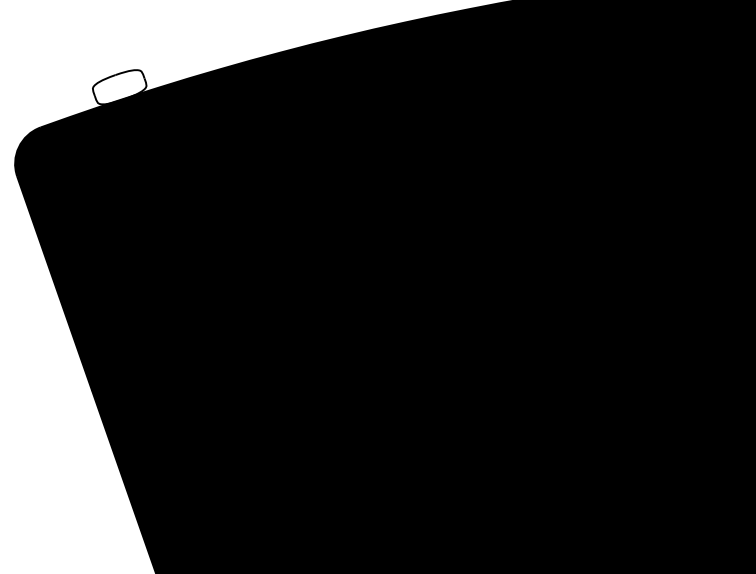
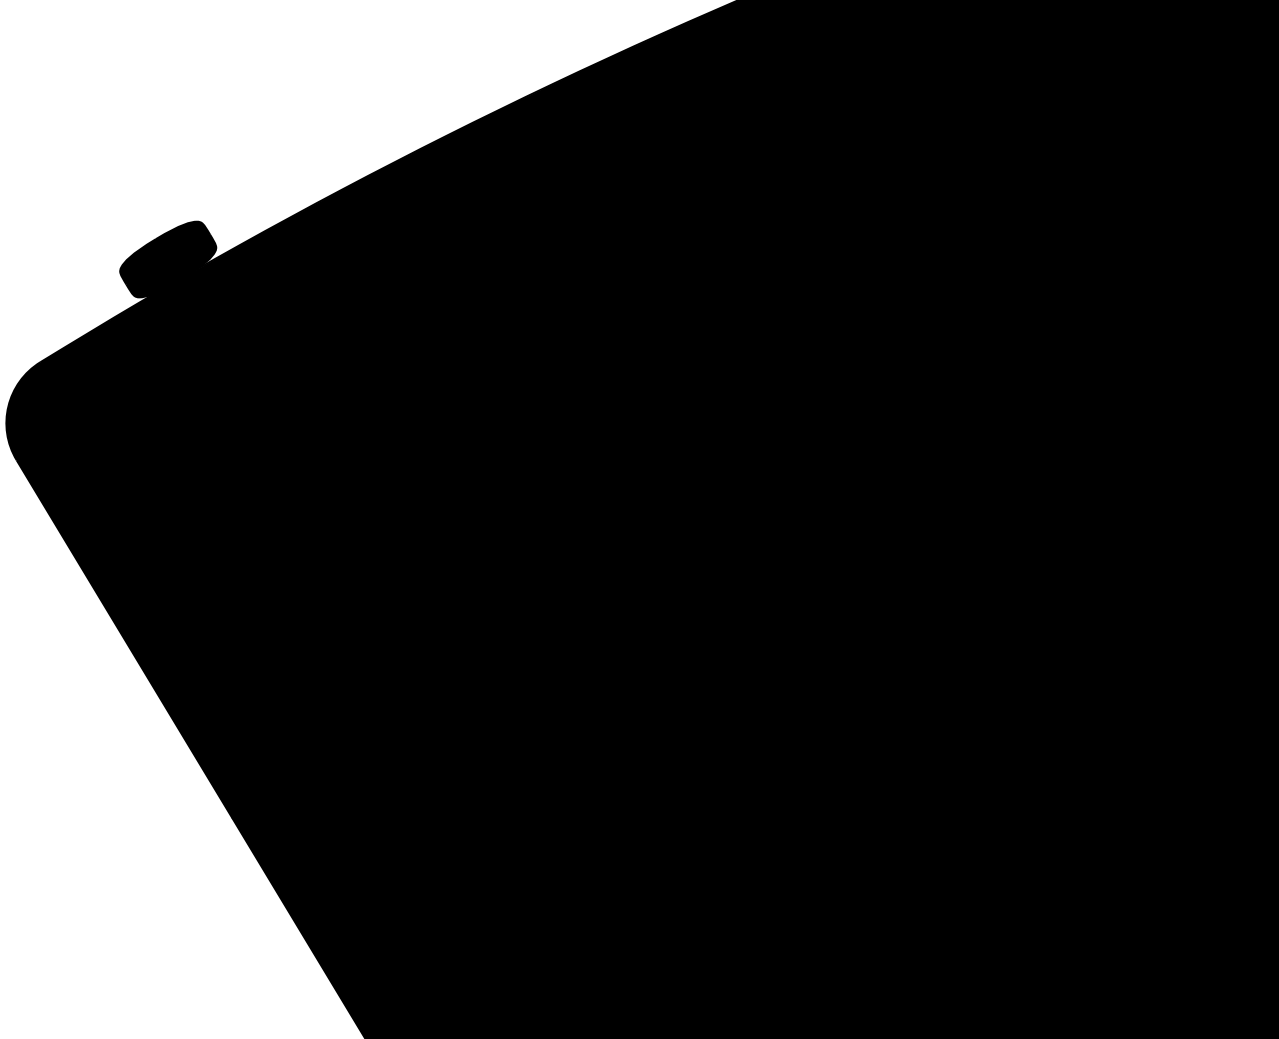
fill: (119, 87) -> (167, 260), added

